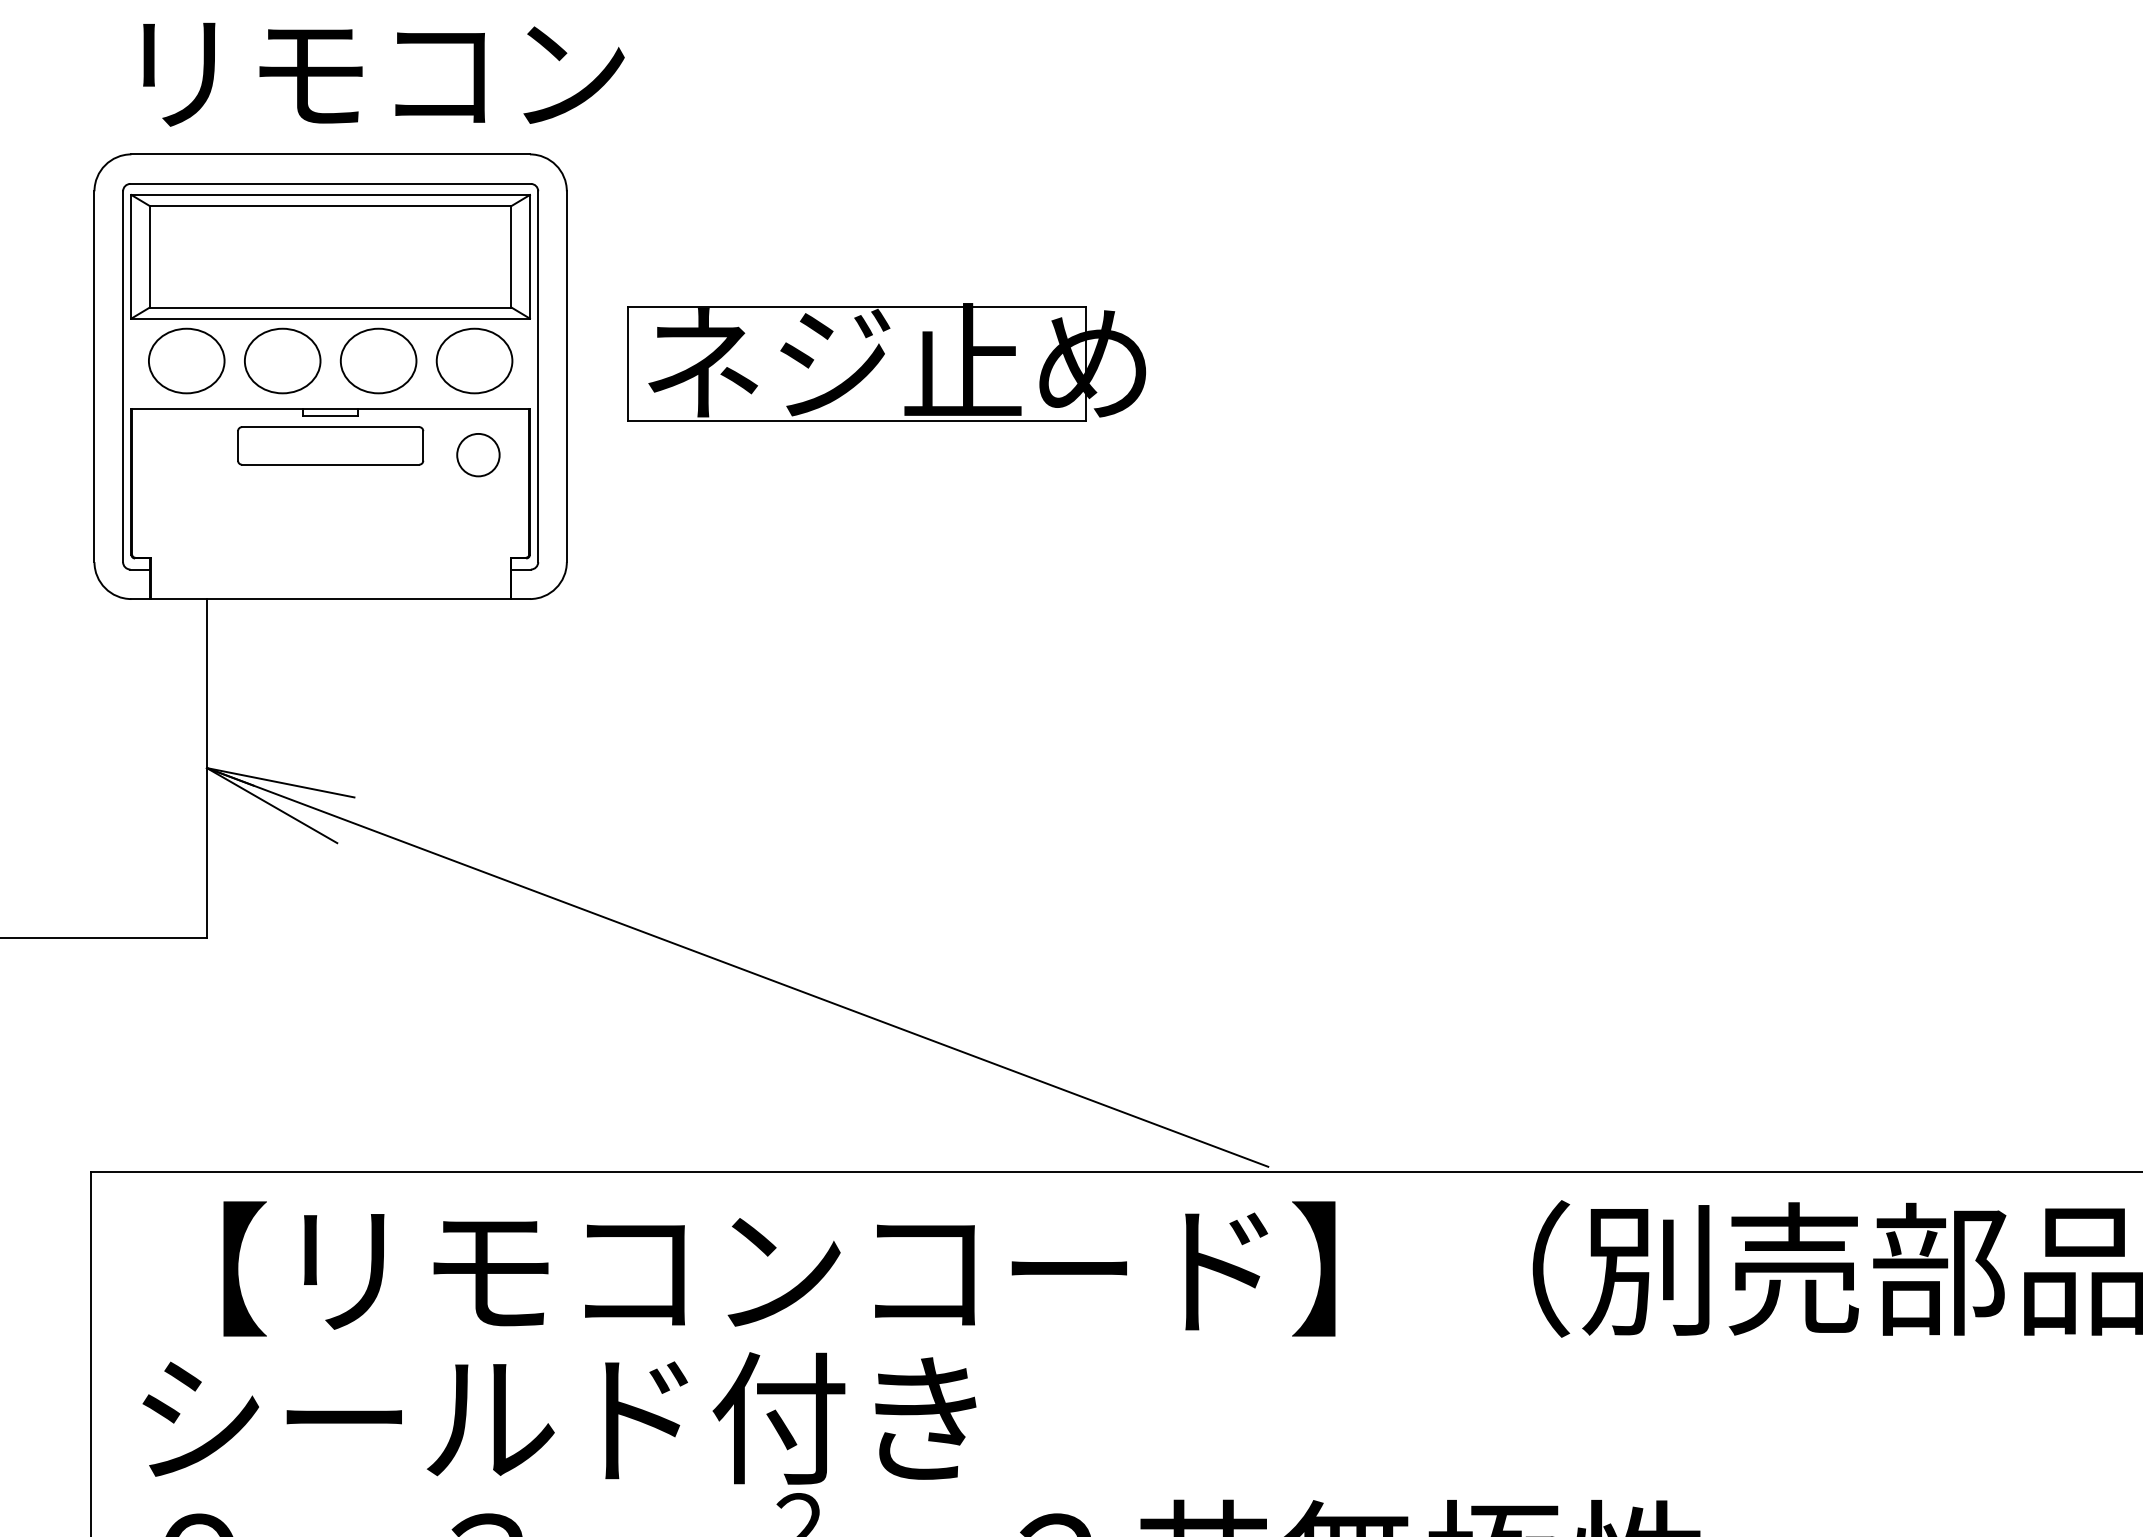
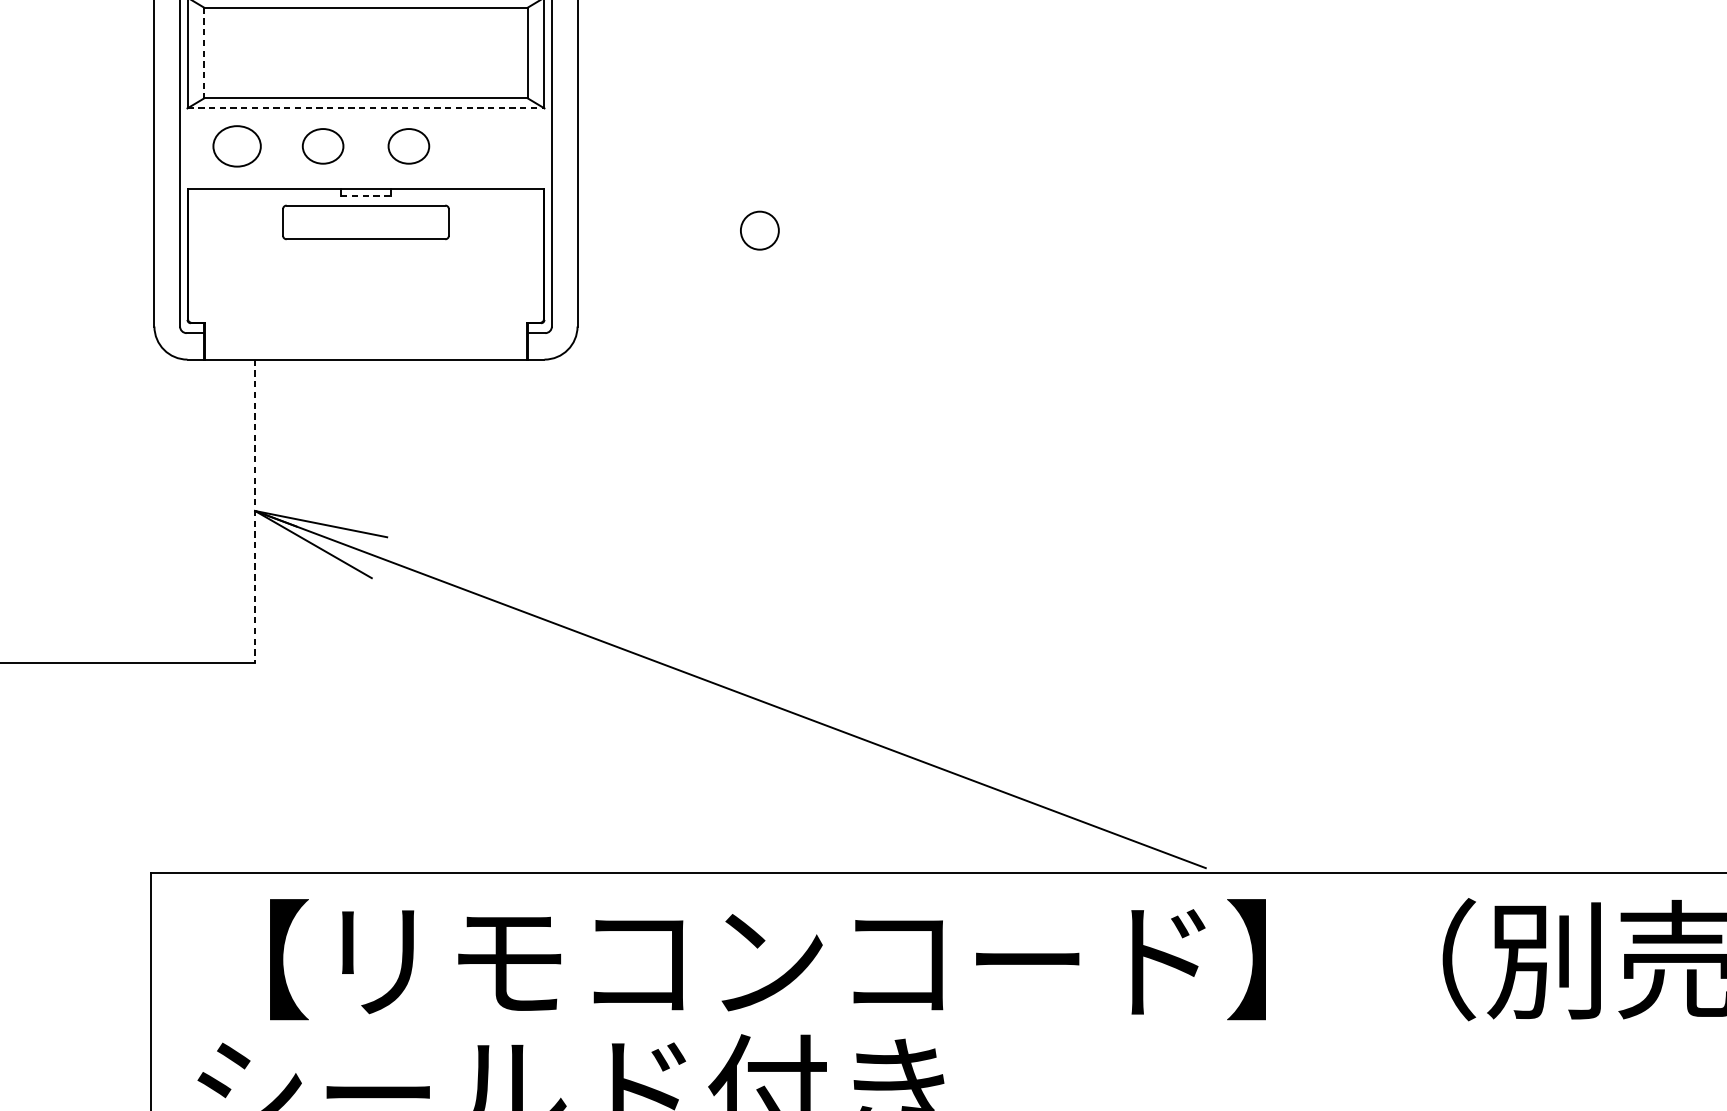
line: (149, 256) -> (203, 52), solid -> dashed
line: (331, 318) -> (366, 108), solid -> dashed
part: (186, 360) -> (236, 145), size x0.7
part: (282, 360) -> (322, 145), size x0.6
part: (378, 360) -> (408, 145), size x0.6
part: (474, 360) -> (494, 145), removed
part: (886, 362) -> (863, 147), removed
line: (330, 416) -> (365, 196), solid -> dashed
circle: (478, 455) -> (759, 231), moved
line: (206, 768) -> (254, 511), solid -> dashed

